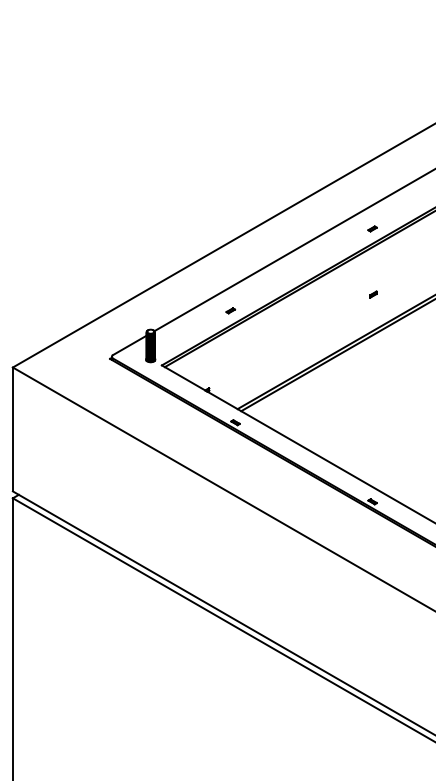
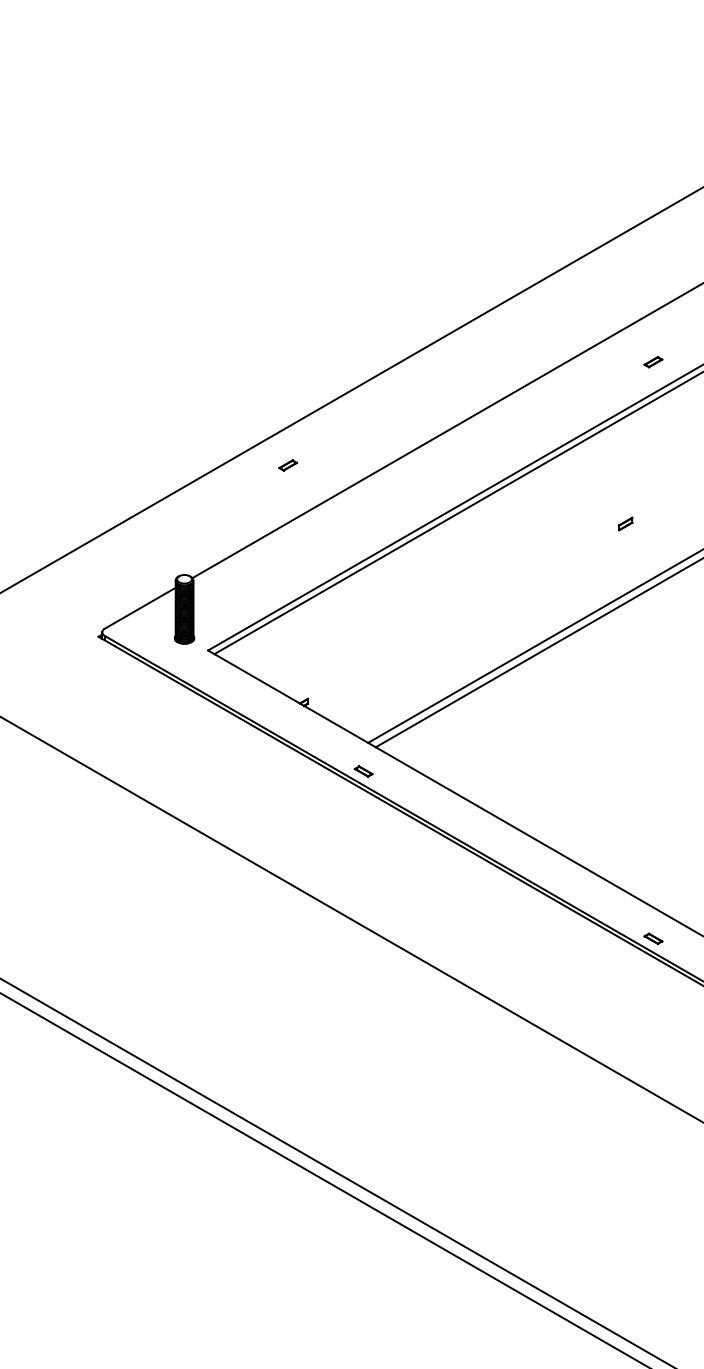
part: (373, 294) -> (625, 523), moved
part: (230, 310) -> (287, 464), moved

